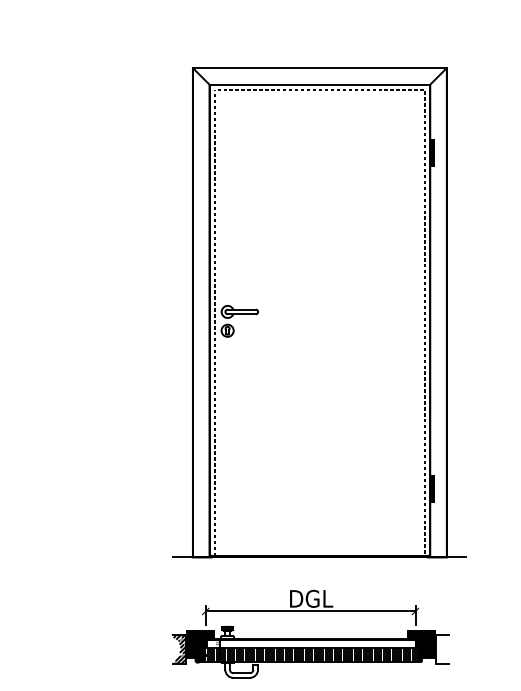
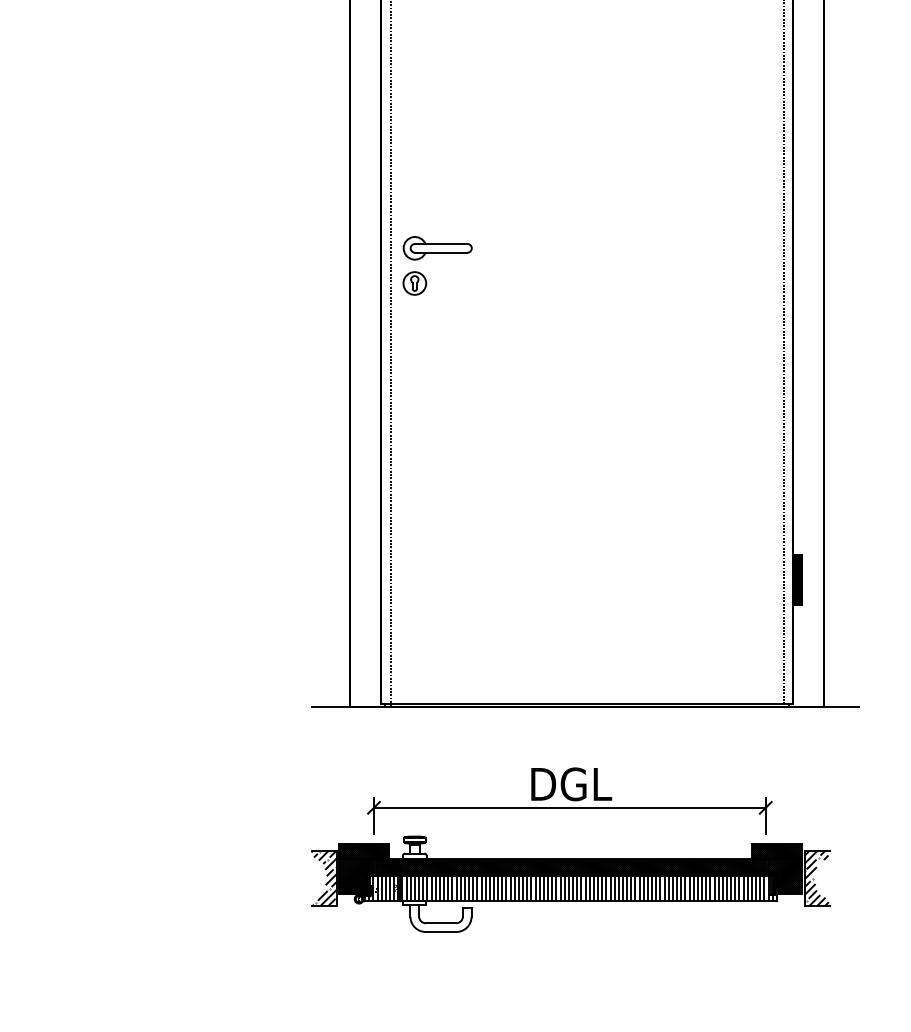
hatch: (310, 643) -> (569, 867), added
hatch: (442, 648) -> (816, 877), added

